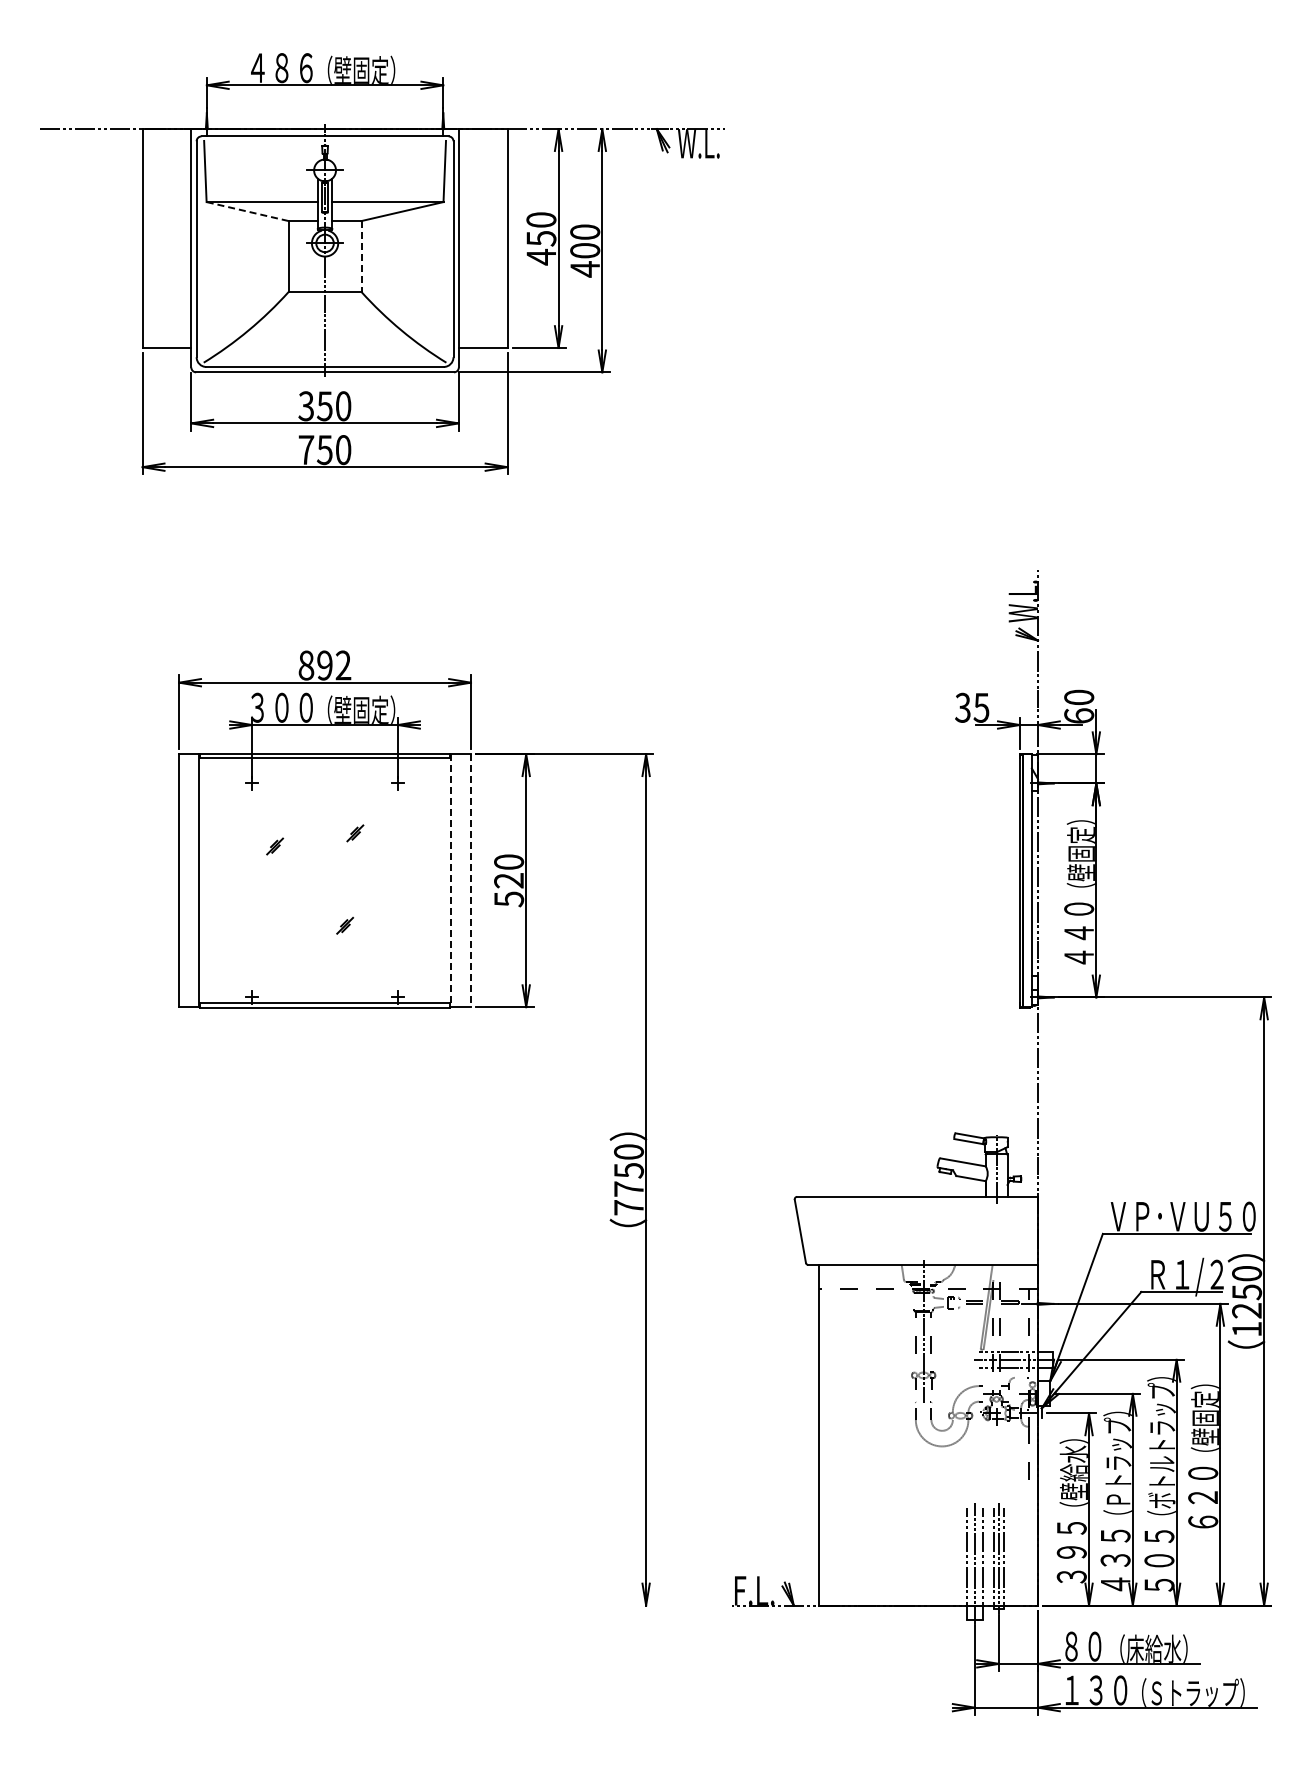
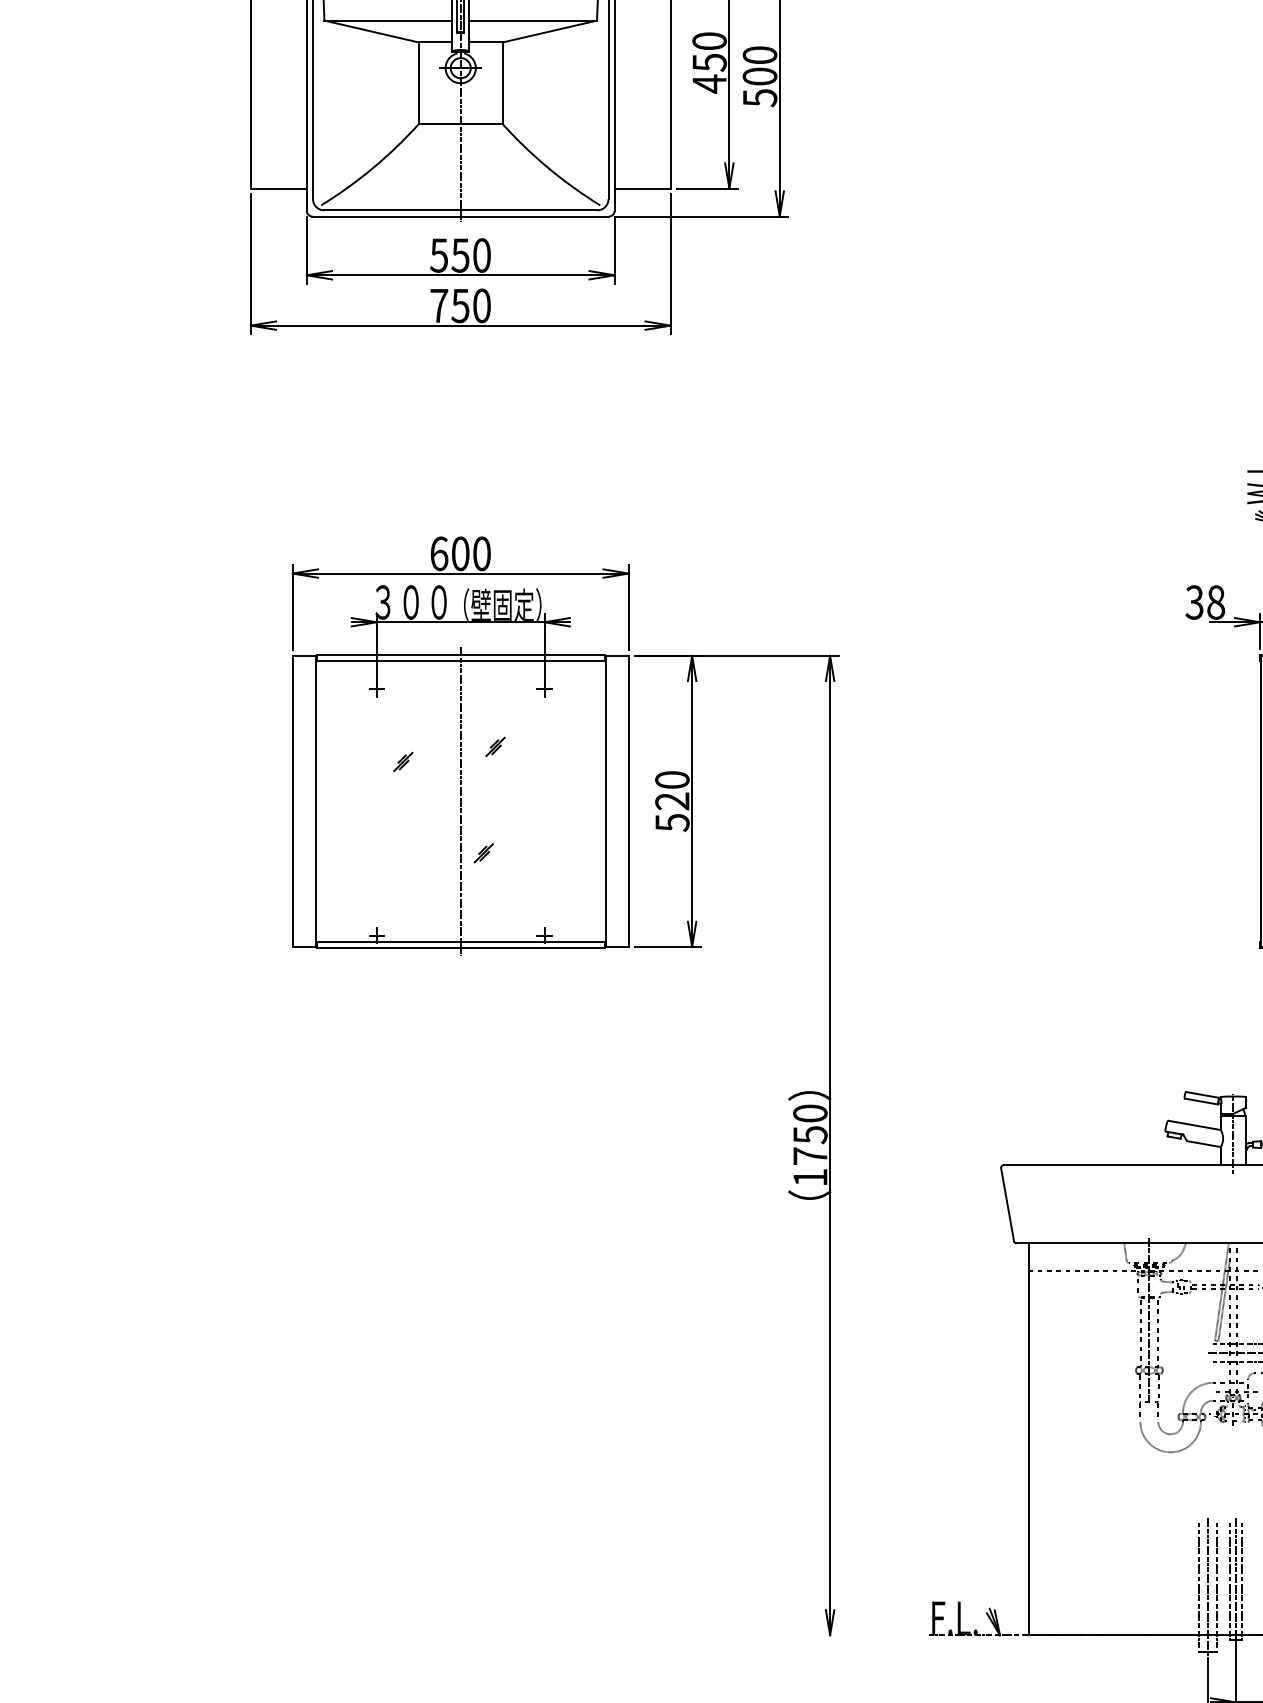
line: (247, 211) -> (371, 31), dashed -> solid
line: (361, 256) -> (502, 83), dashed -> solid
text: (585, 269) -> (760, 98), 400 -> 500
text: (306, 405) -> (439, 254), 350 -> 550
text: (324, 665) -> (460, 553), 892 -> 600
text: (981, 707) -> (1215, 602), 35 -> 38
line: (325, 880) -> (461, 801), added
line: (451, 881) -> (606, 802), dashed -> solid
line: (471, 881) -> (629, 802), dashed -> solid
text: (628, 1207) -> (809, 1177), 7750 -> 1750

